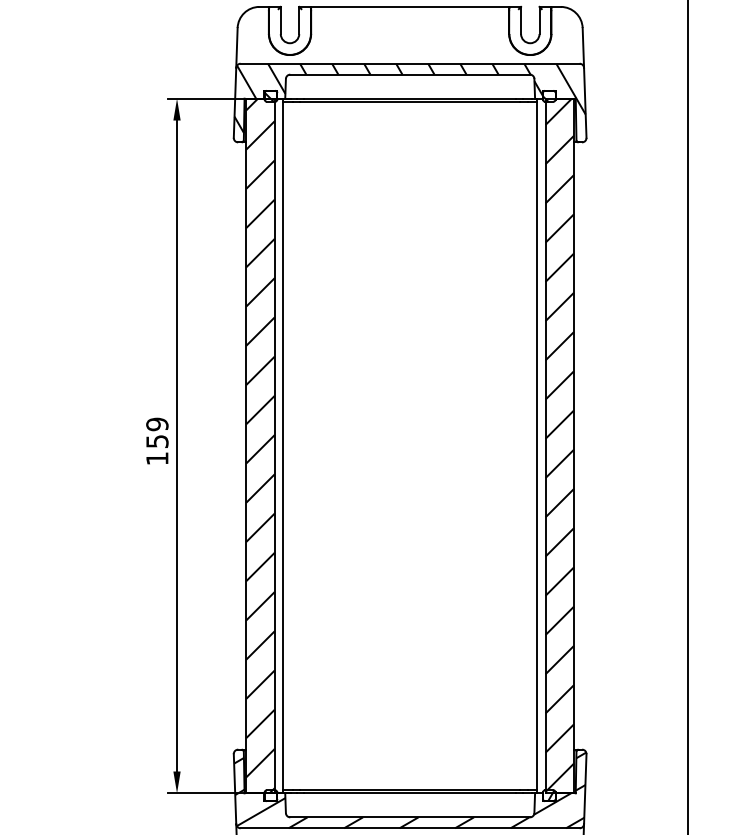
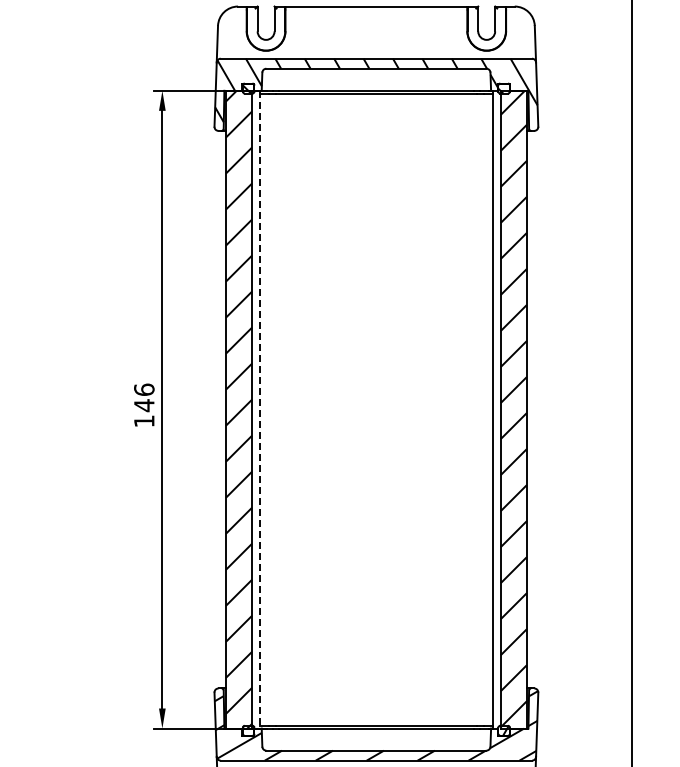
text: (157, 432) -> (144, 397), 159 -> 146
line: (283, 445) -> (260, 409), solid -> dashed

